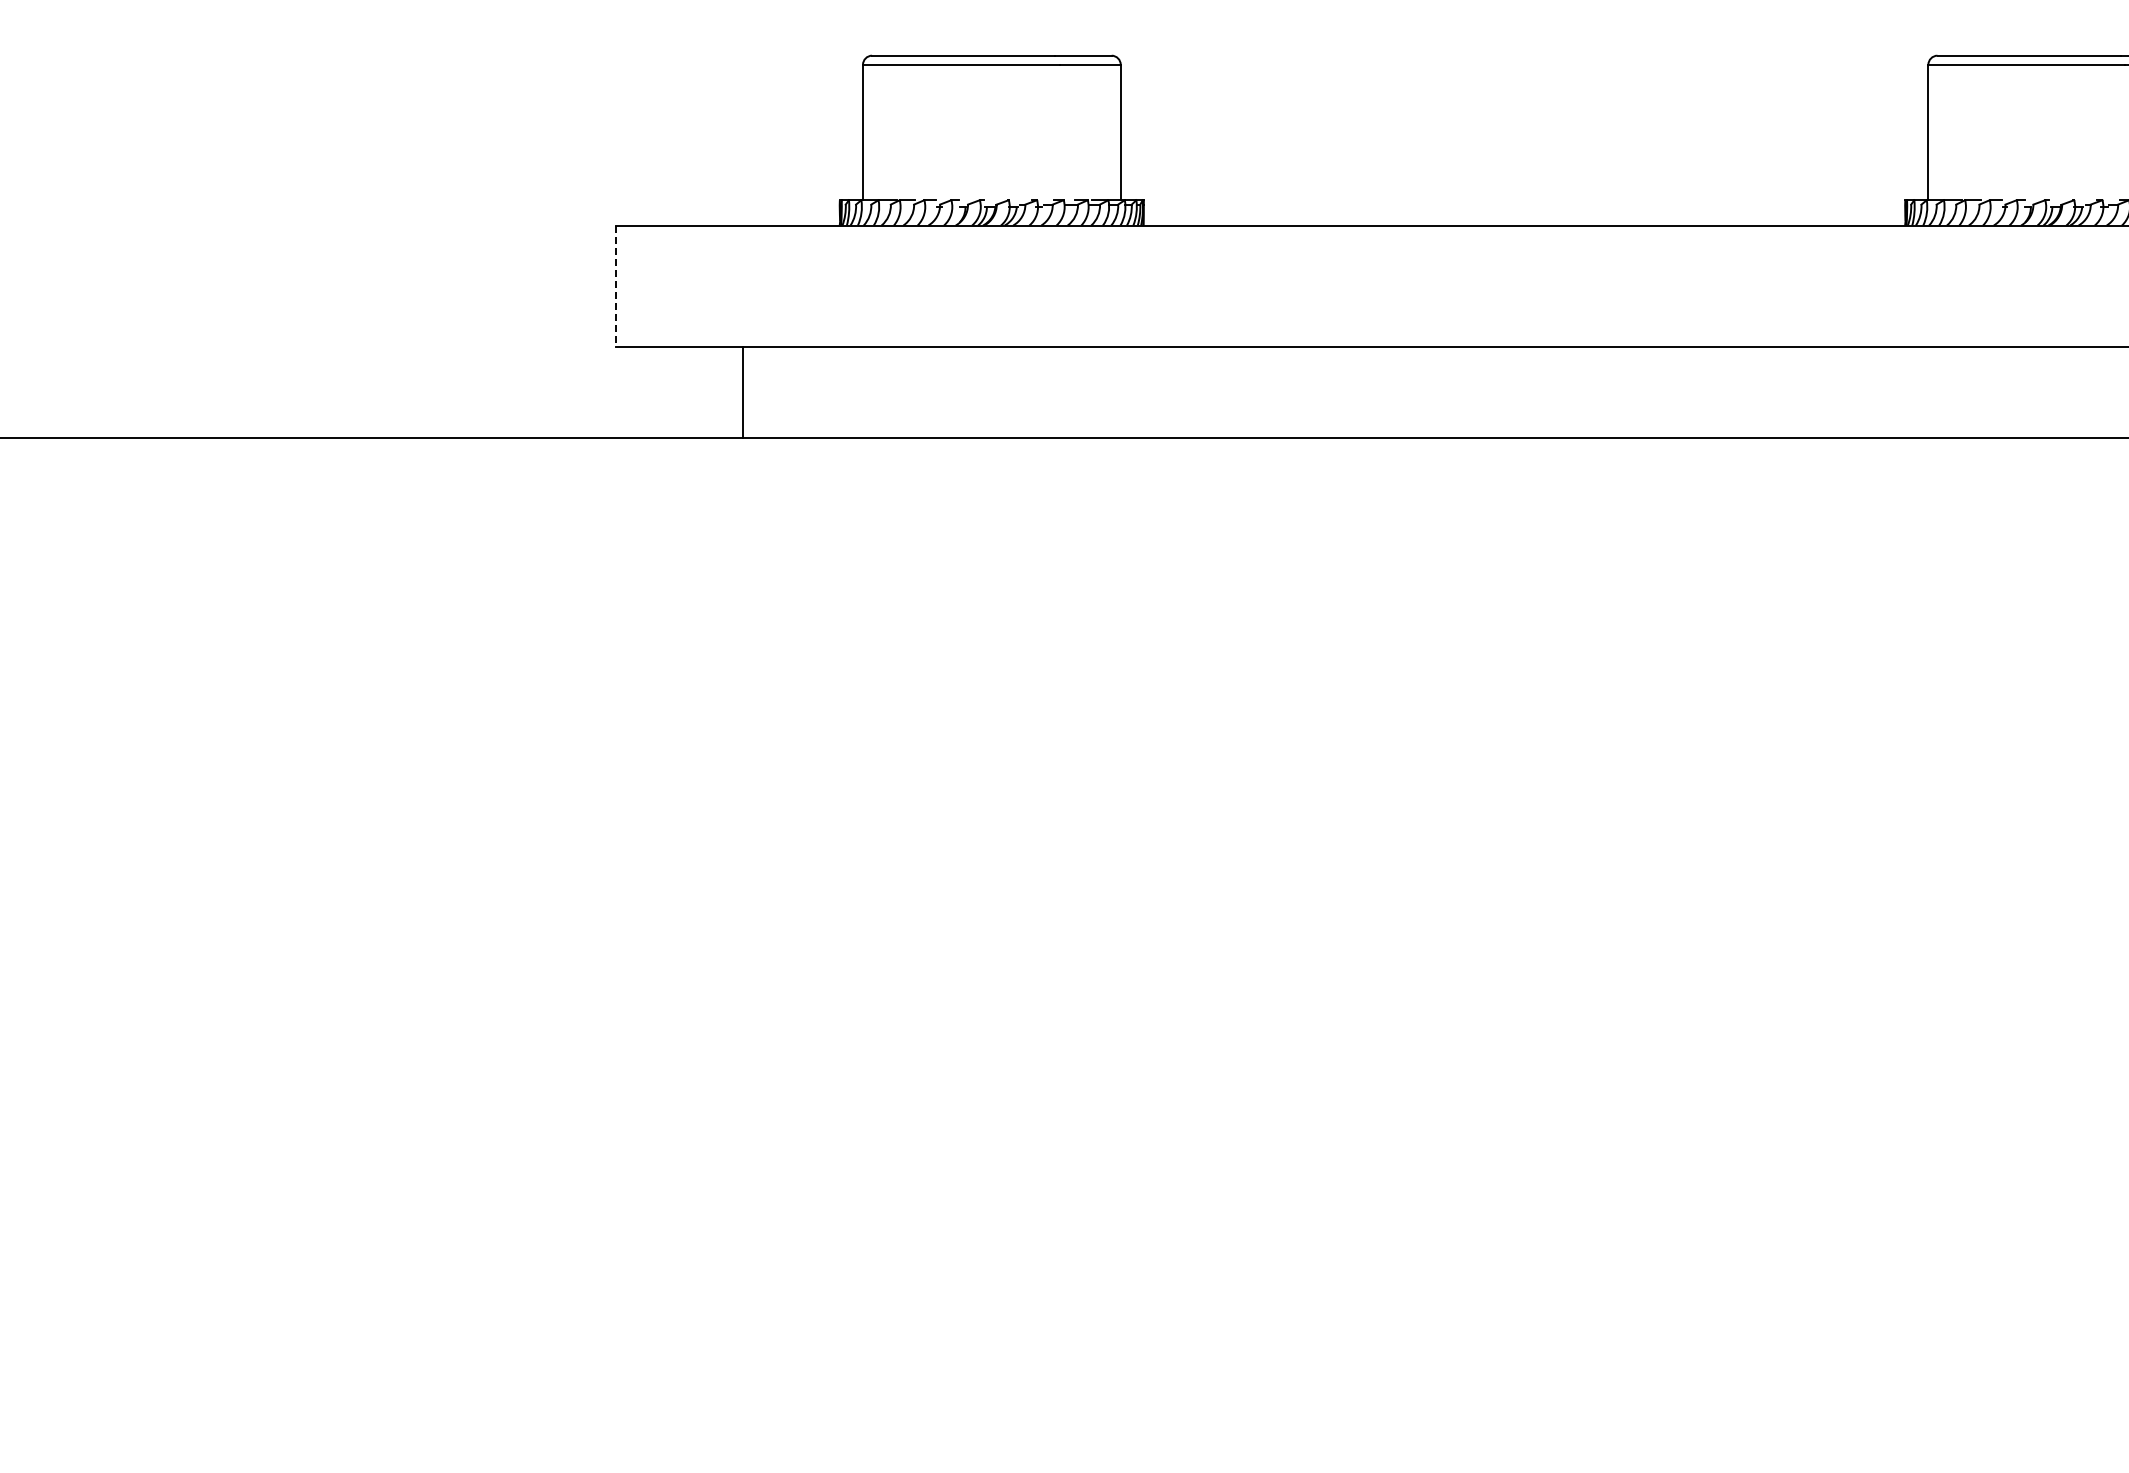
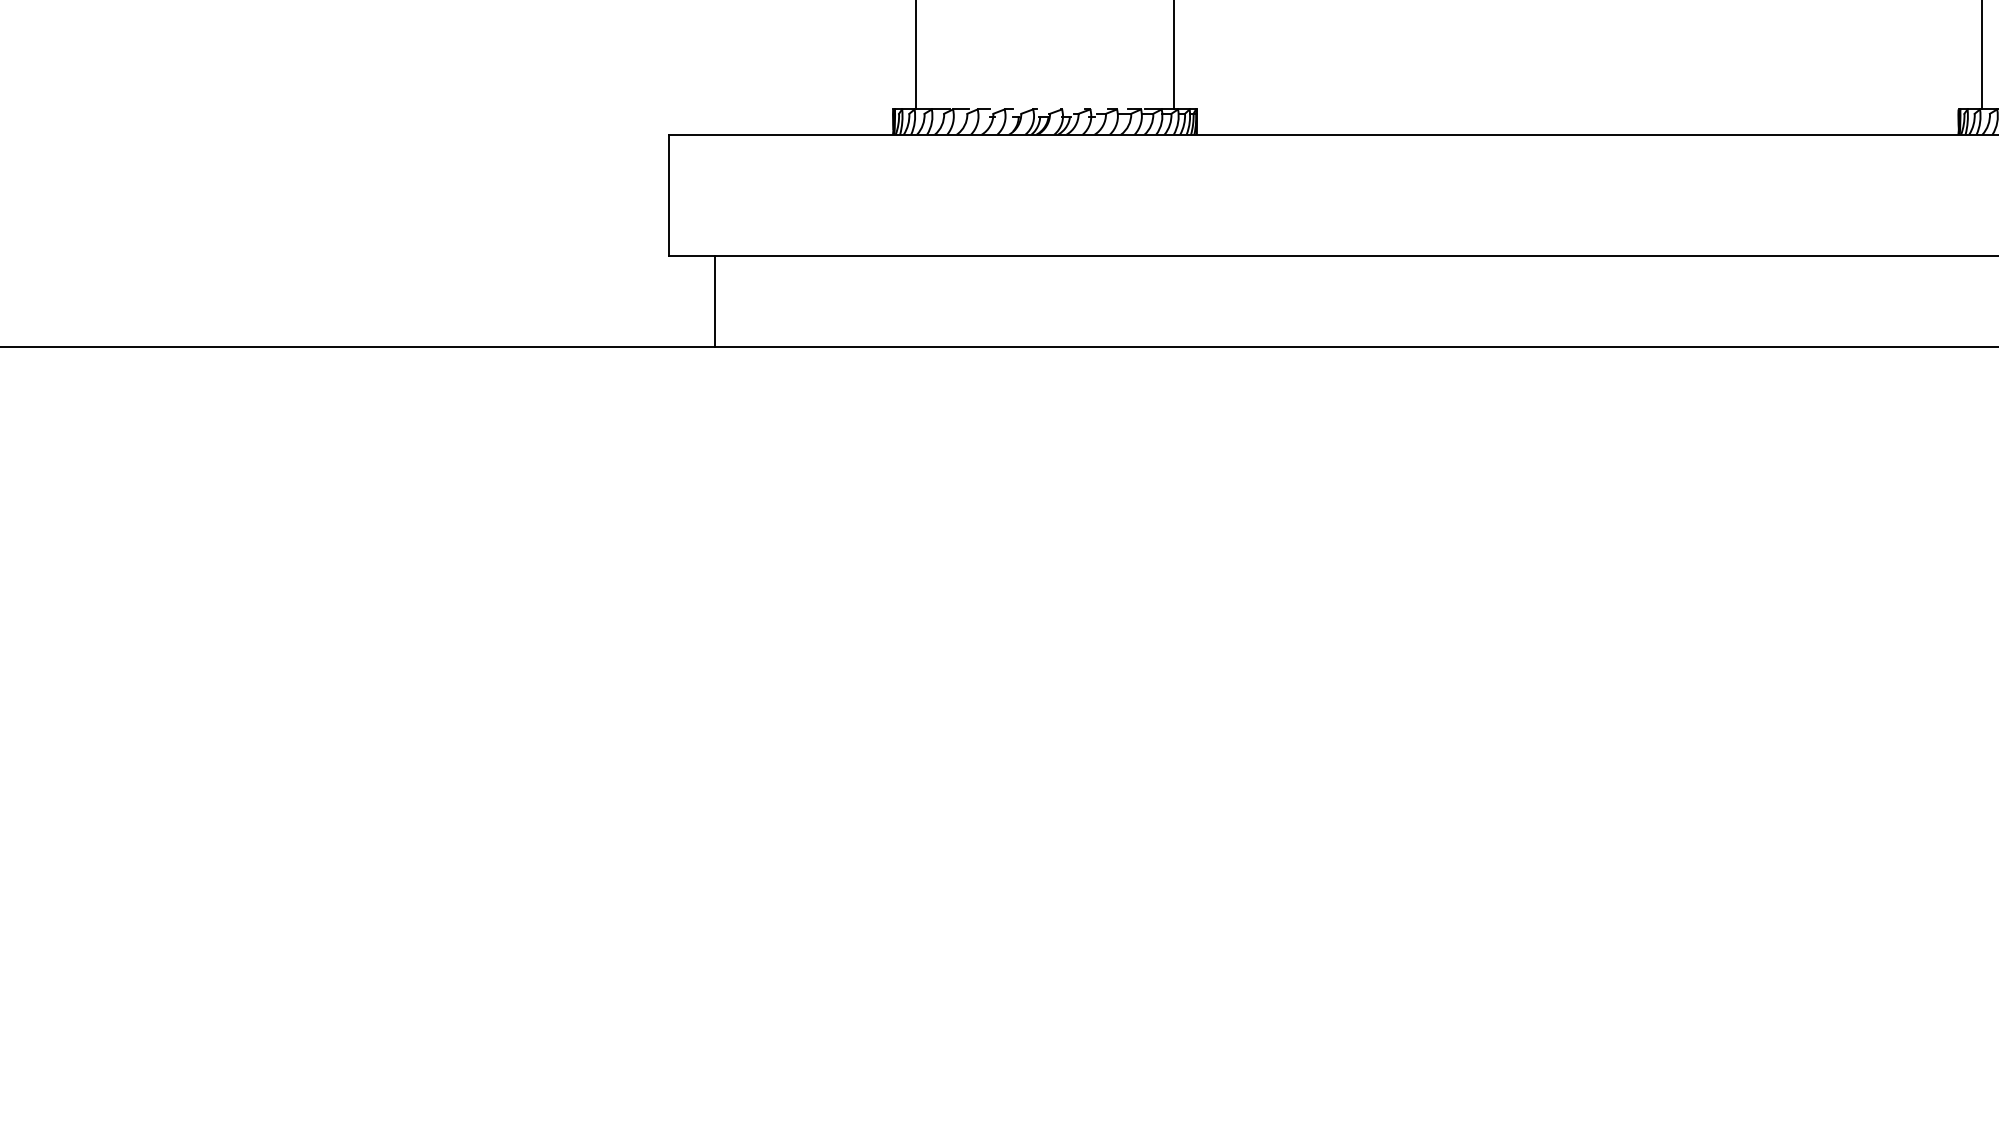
line: (615, 286) -> (668, 195), dashed -> solid
line: (743, 391) -> (714, 300), moved

